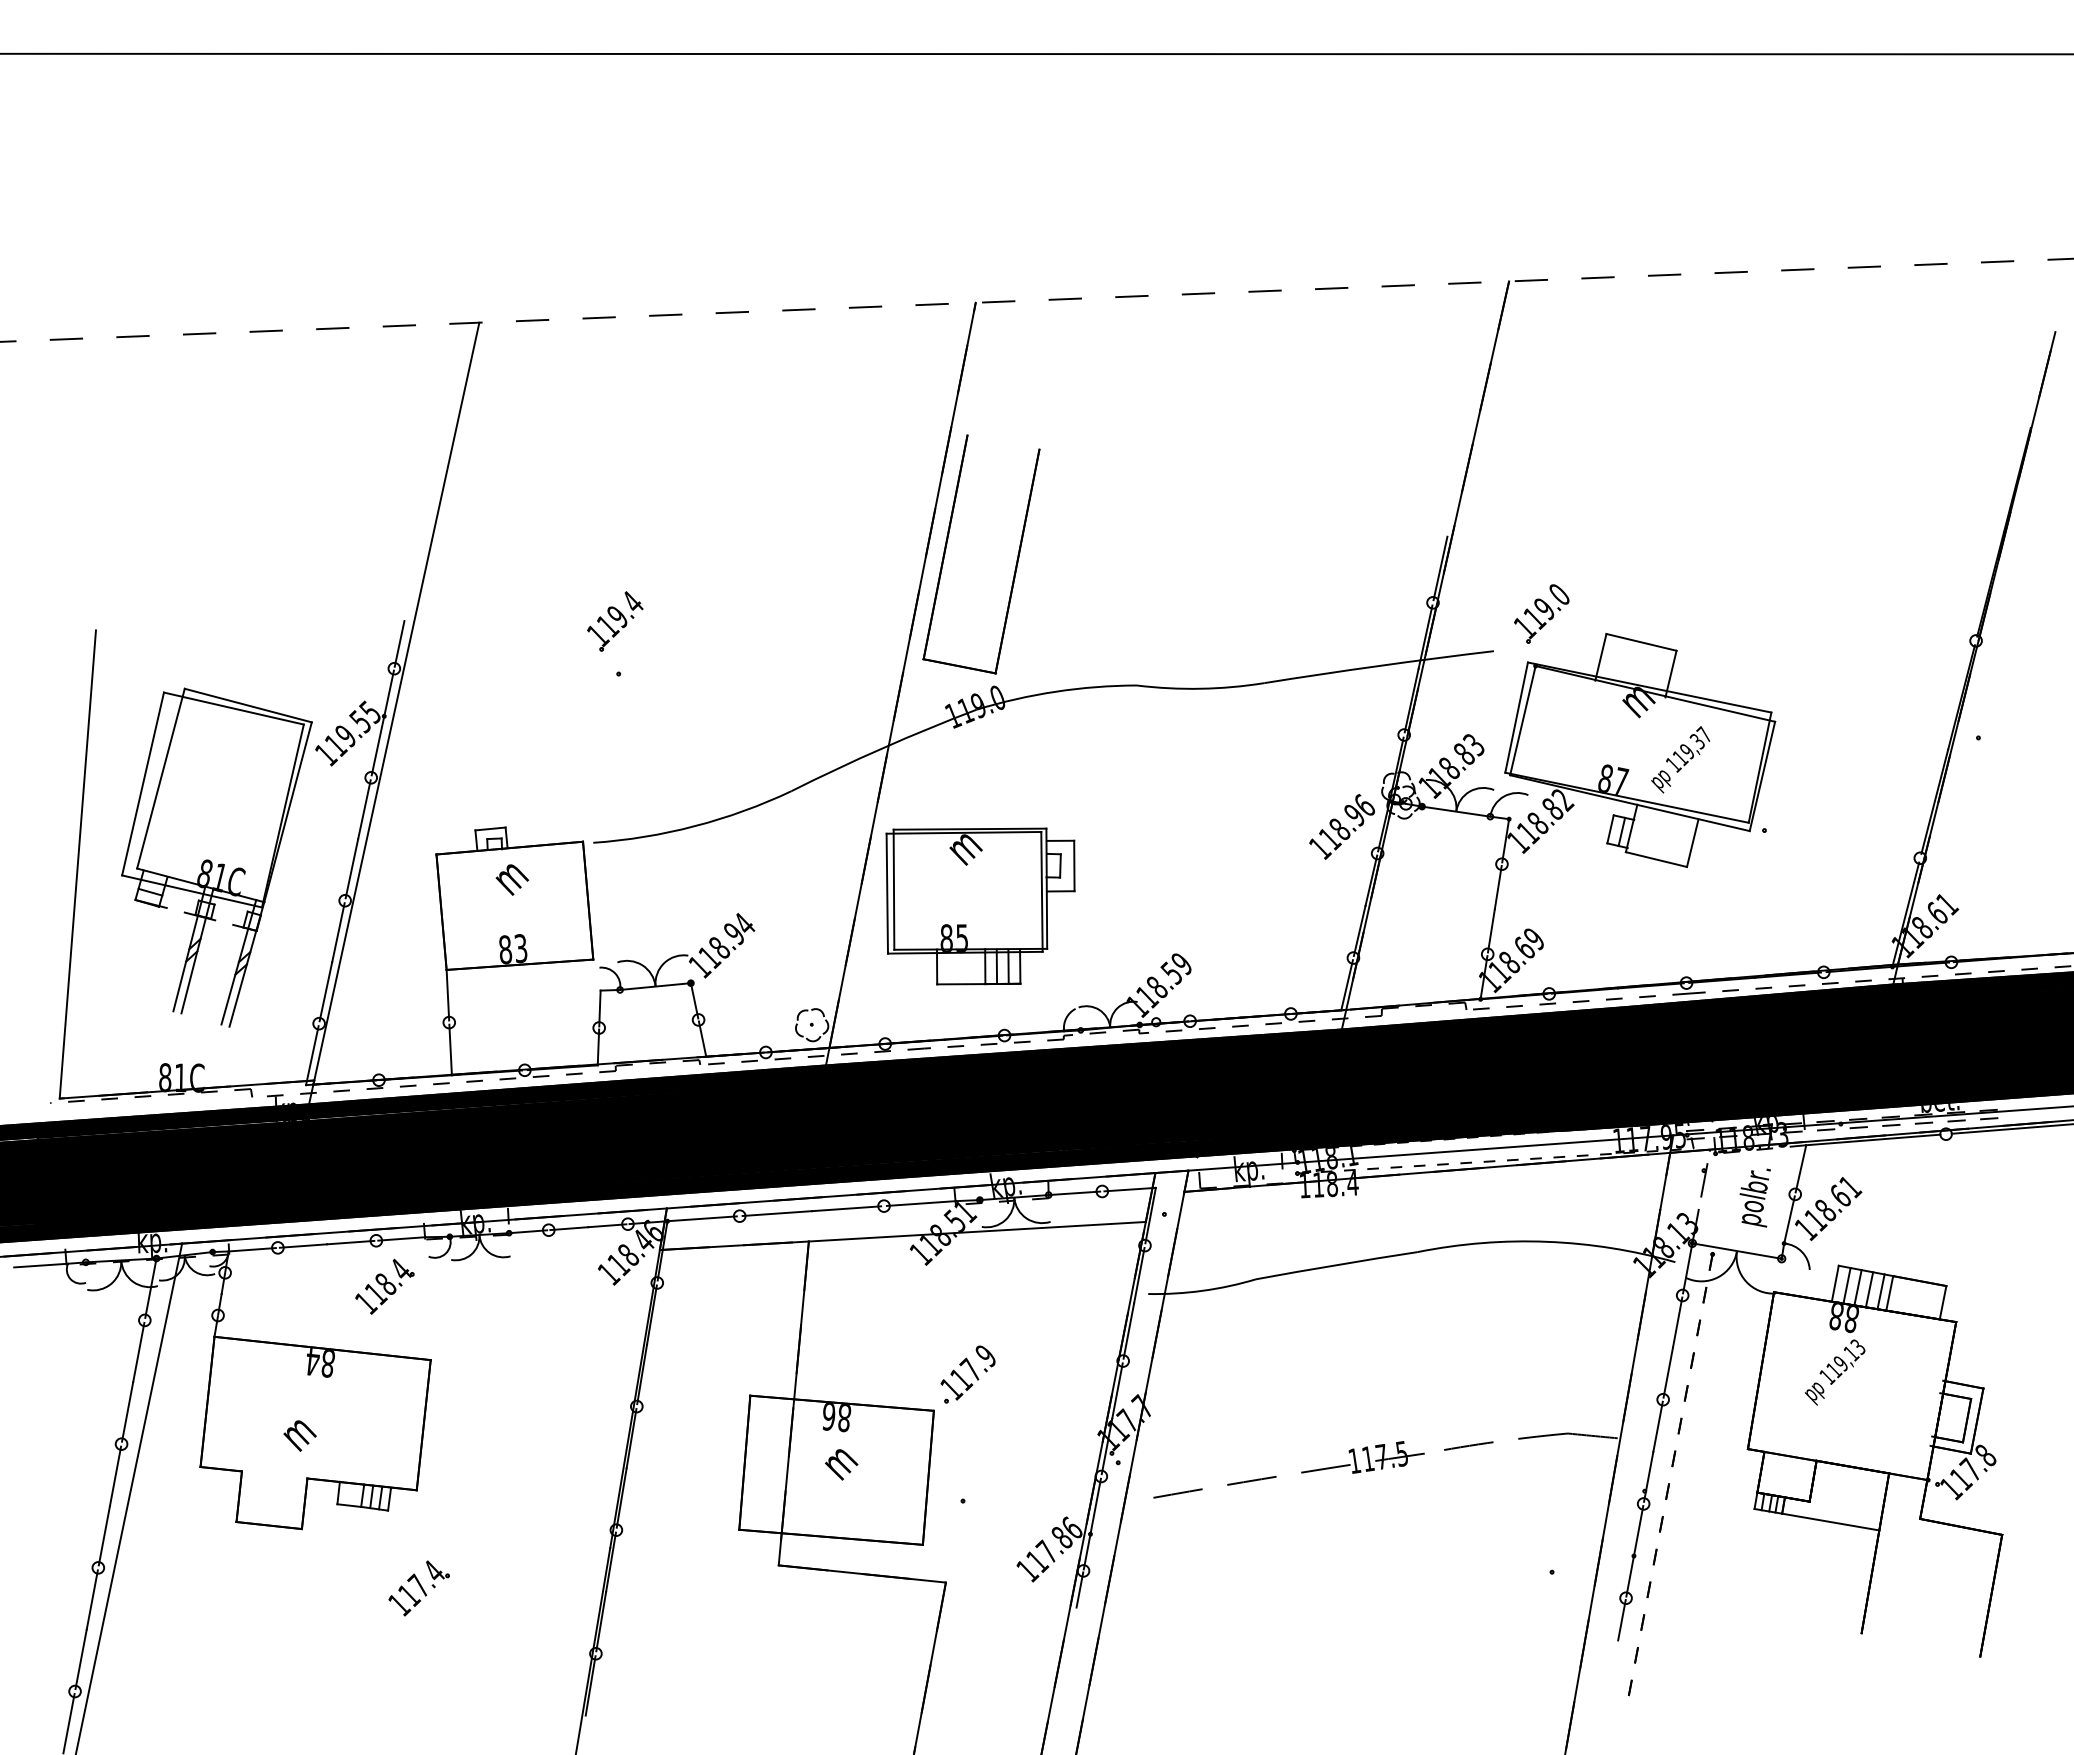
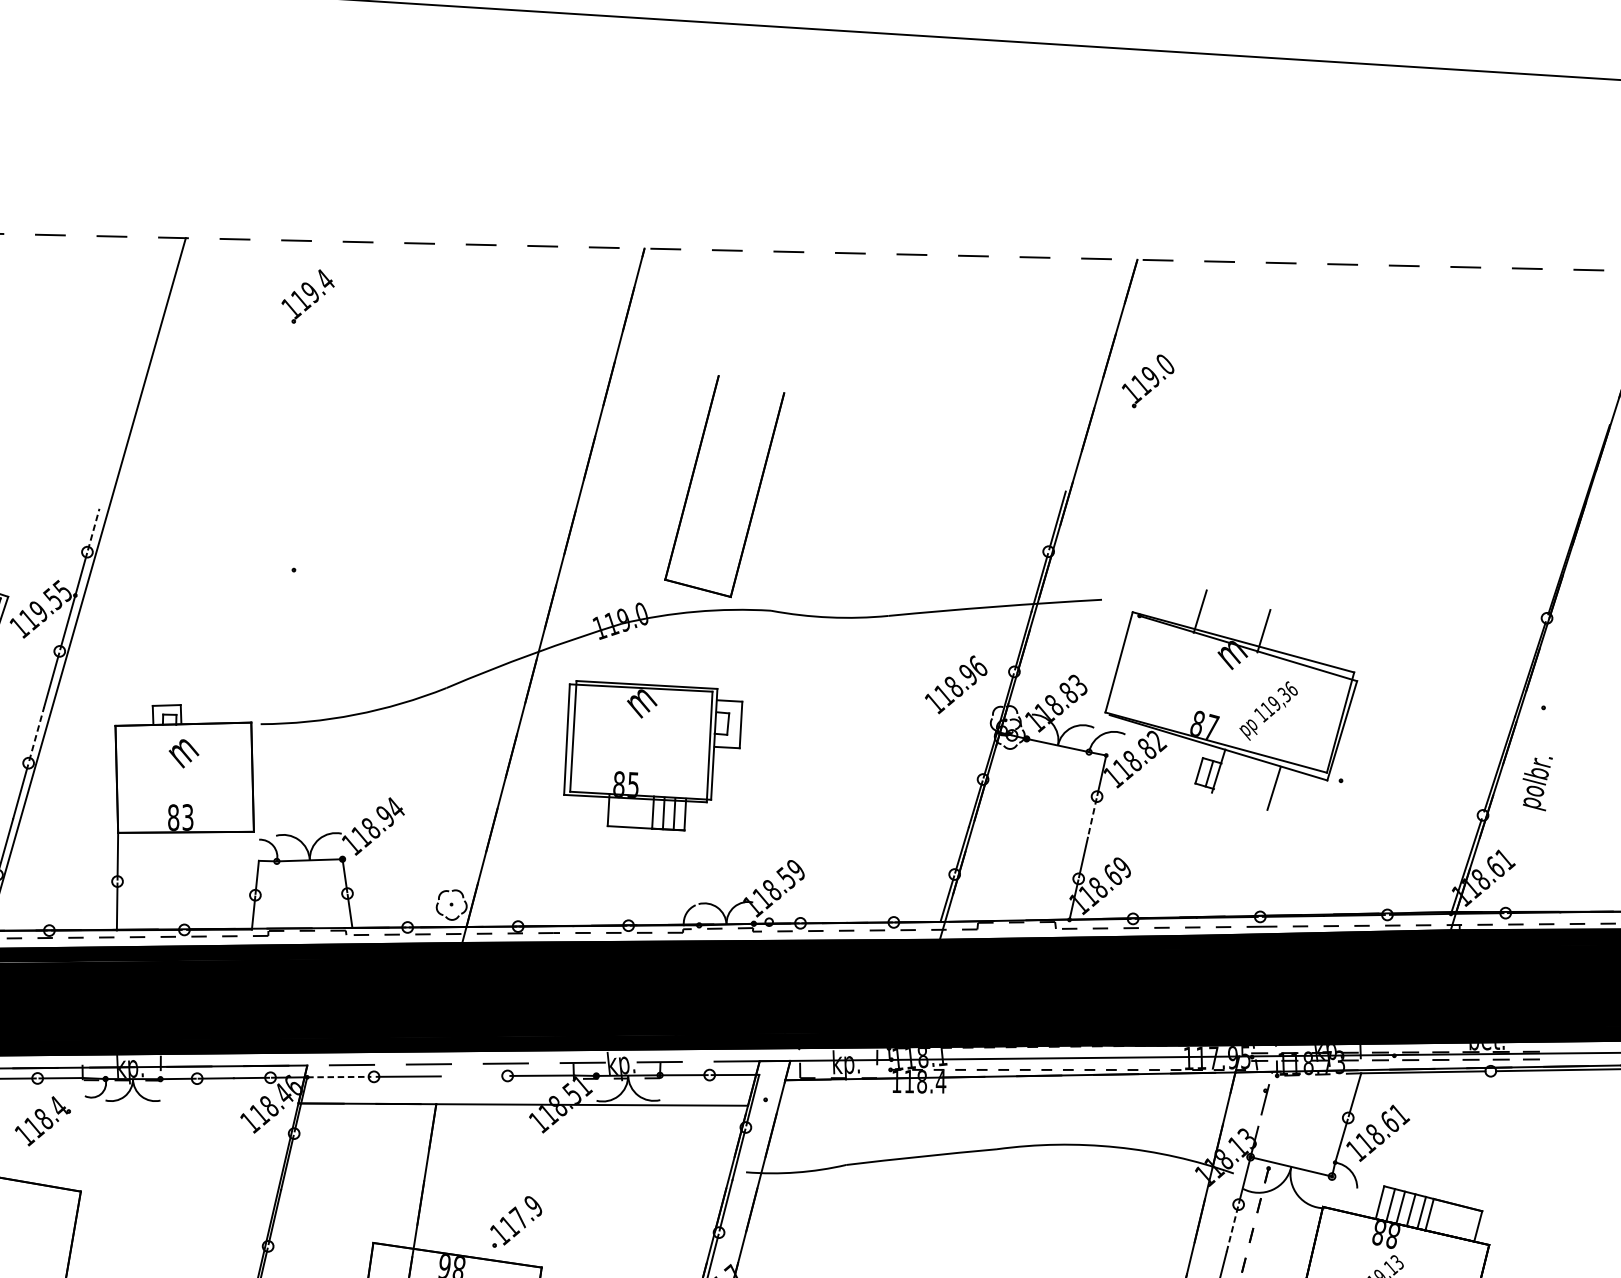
part: (946, 549) -> (692, 479), moved
part: (1541, 613) -> (1147, 380), moved
part: (615, 621) -> (308, 296), moved
line: (1641, 641) -> (1238, 599), removed
line: (399, 643) -> (93, 529), solid -> dashed
line: (1522, 720) -> (1124, 665), removed
text: (1703, 733) -> (1290, 687), 119,37 -> 119,36
text: (1341, 826) -> (955, 684), moved
line: (1656, 859) -> (1239, 801), removed
line: (352, 868) -> (37, 733), solid -> dashed
line: (1498, 887) -> (1092, 817), solid -> dashed
part: (980, 906) -> (652, 756), moved
line: (910, 1190) -> (532, 1063), removed
text: (1754, 1197) -> (1536, 782), moved
line: (846, 1208) -> (472, 1075), removed
line: (702, 1218) -> (339, 1076), solid -> dashed
line: (1677, 1323) -> (1232, 1230), solid -> dashed
part: (967, 1374) -> (515, 1222), moved

